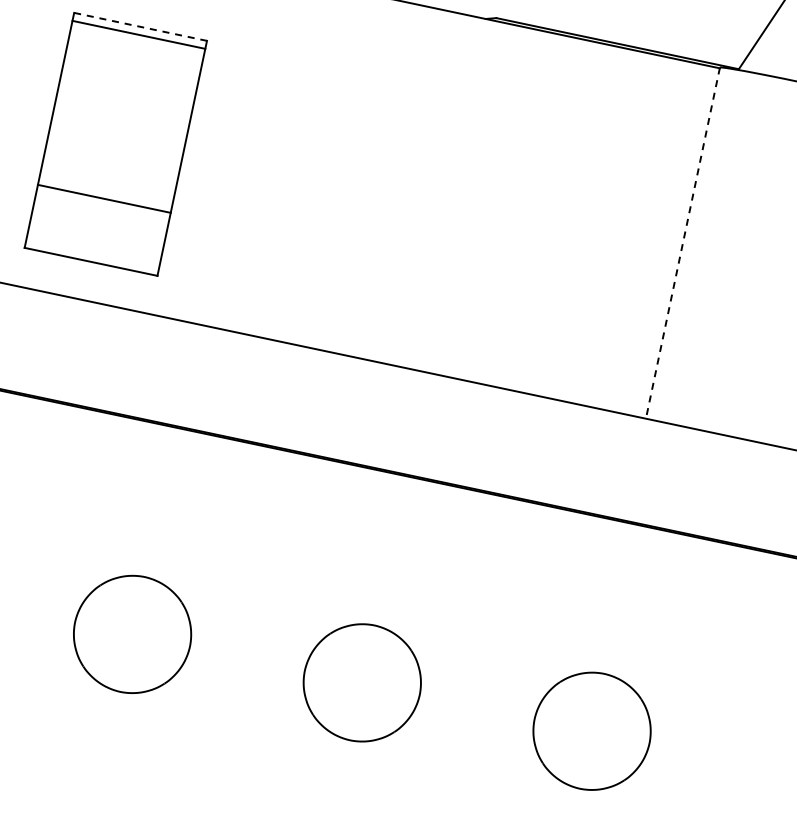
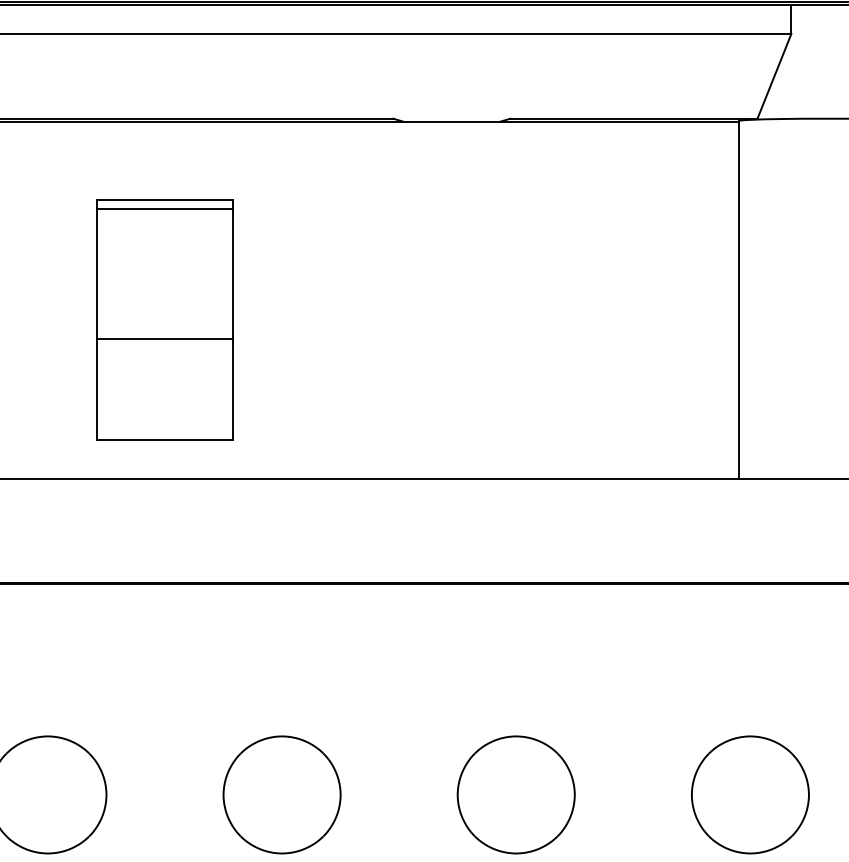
line: (141, 27) -> (165, 200), dashed -> solid
line: (103, 198) -> (164, 338), moved
line: (682, 242) -> (738, 299), dashed -> solid

